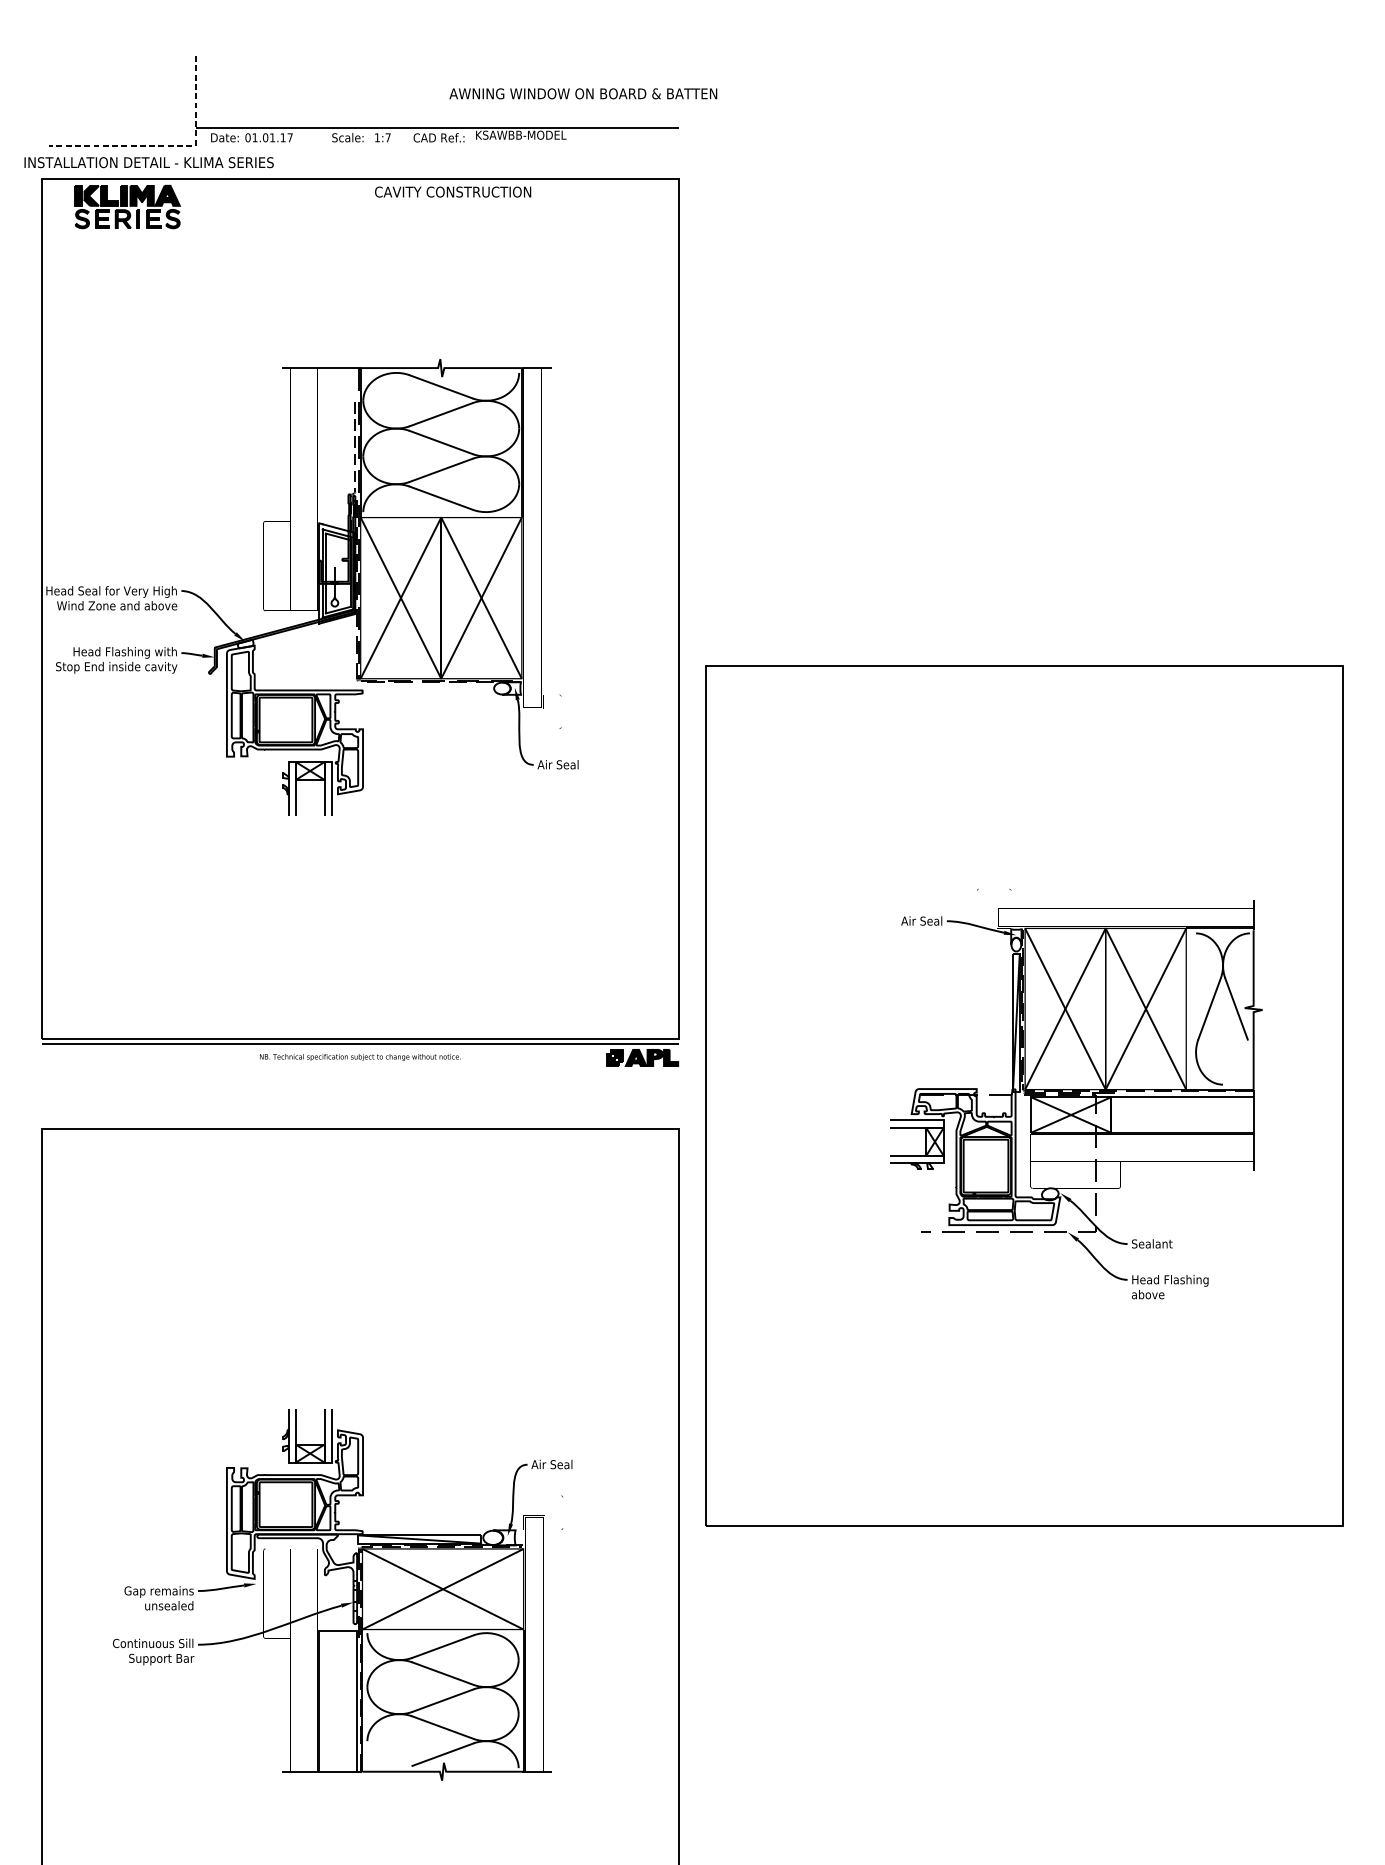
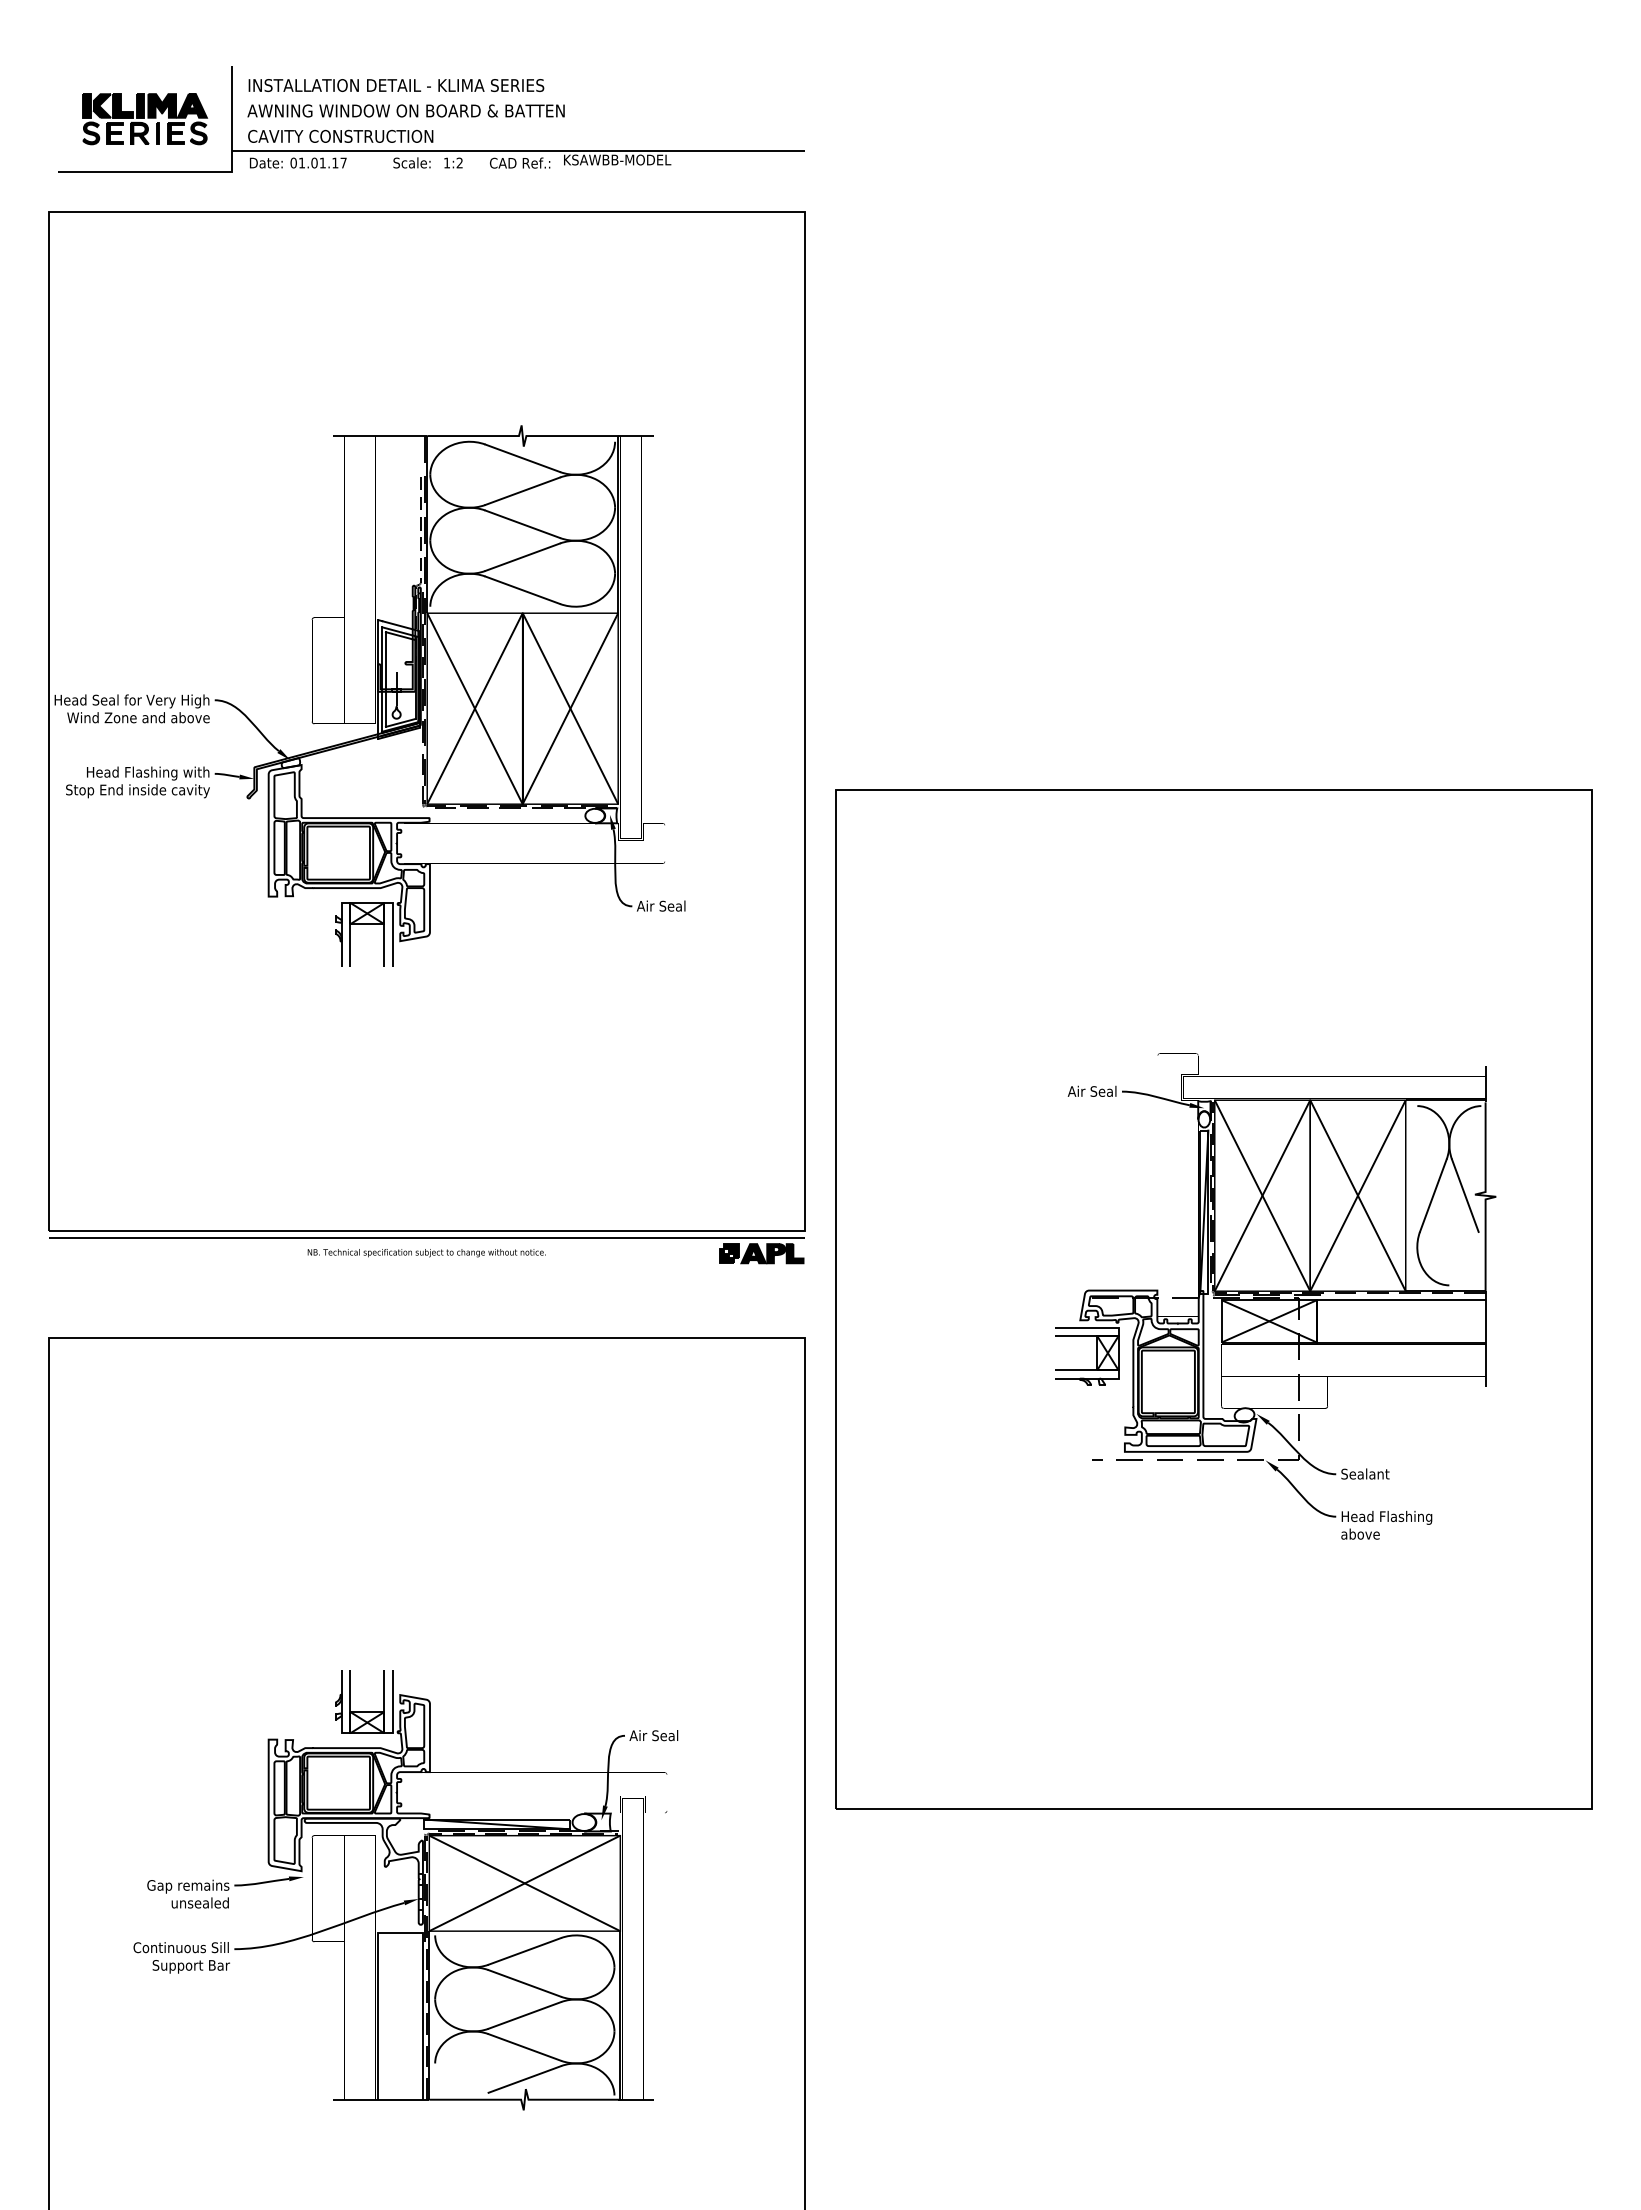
text: (582, 93) -> (405, 110), moved
text: (387, 137) -> (459, 162), 1:7 -> 1:2
line: (166, 145) -> (197, 172), dashed -> solid
text: (149, 162) -> (396, 85), moved
text: (452, 191) -> (340, 135), moved
part: (128, 207) -> (145, 119), moved

